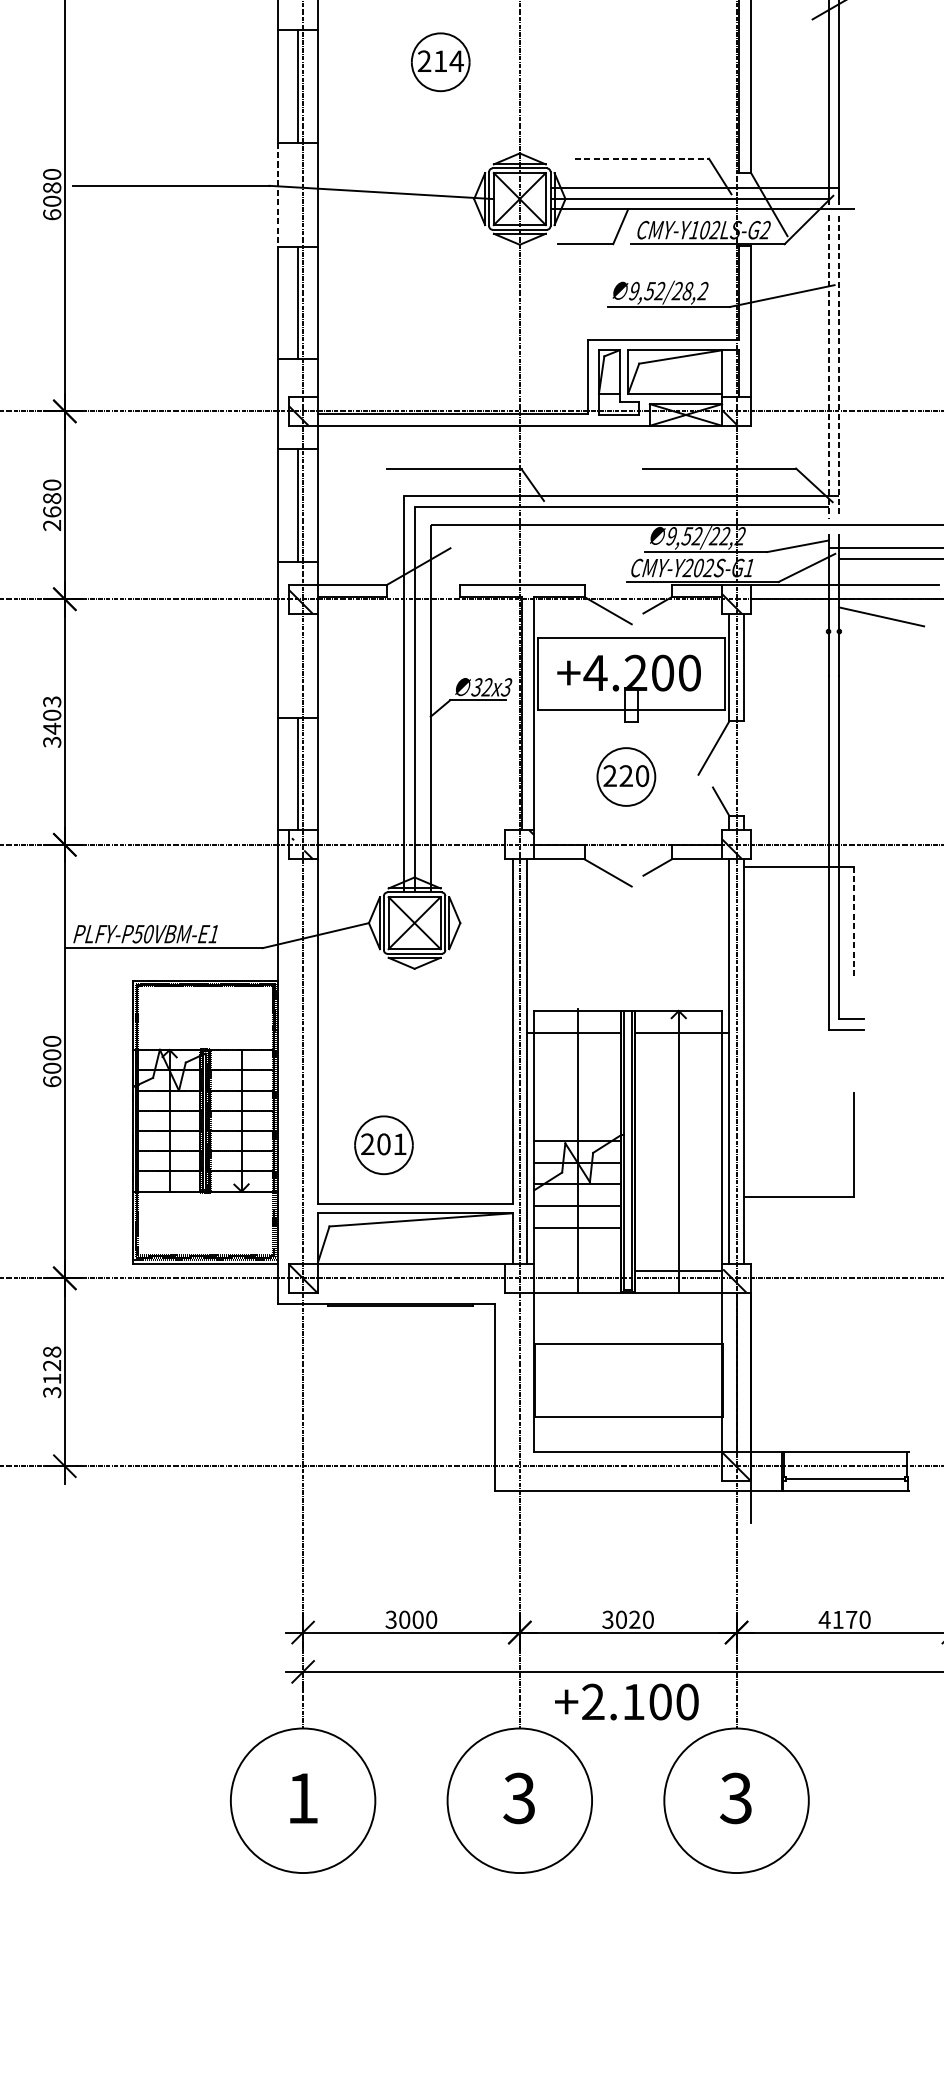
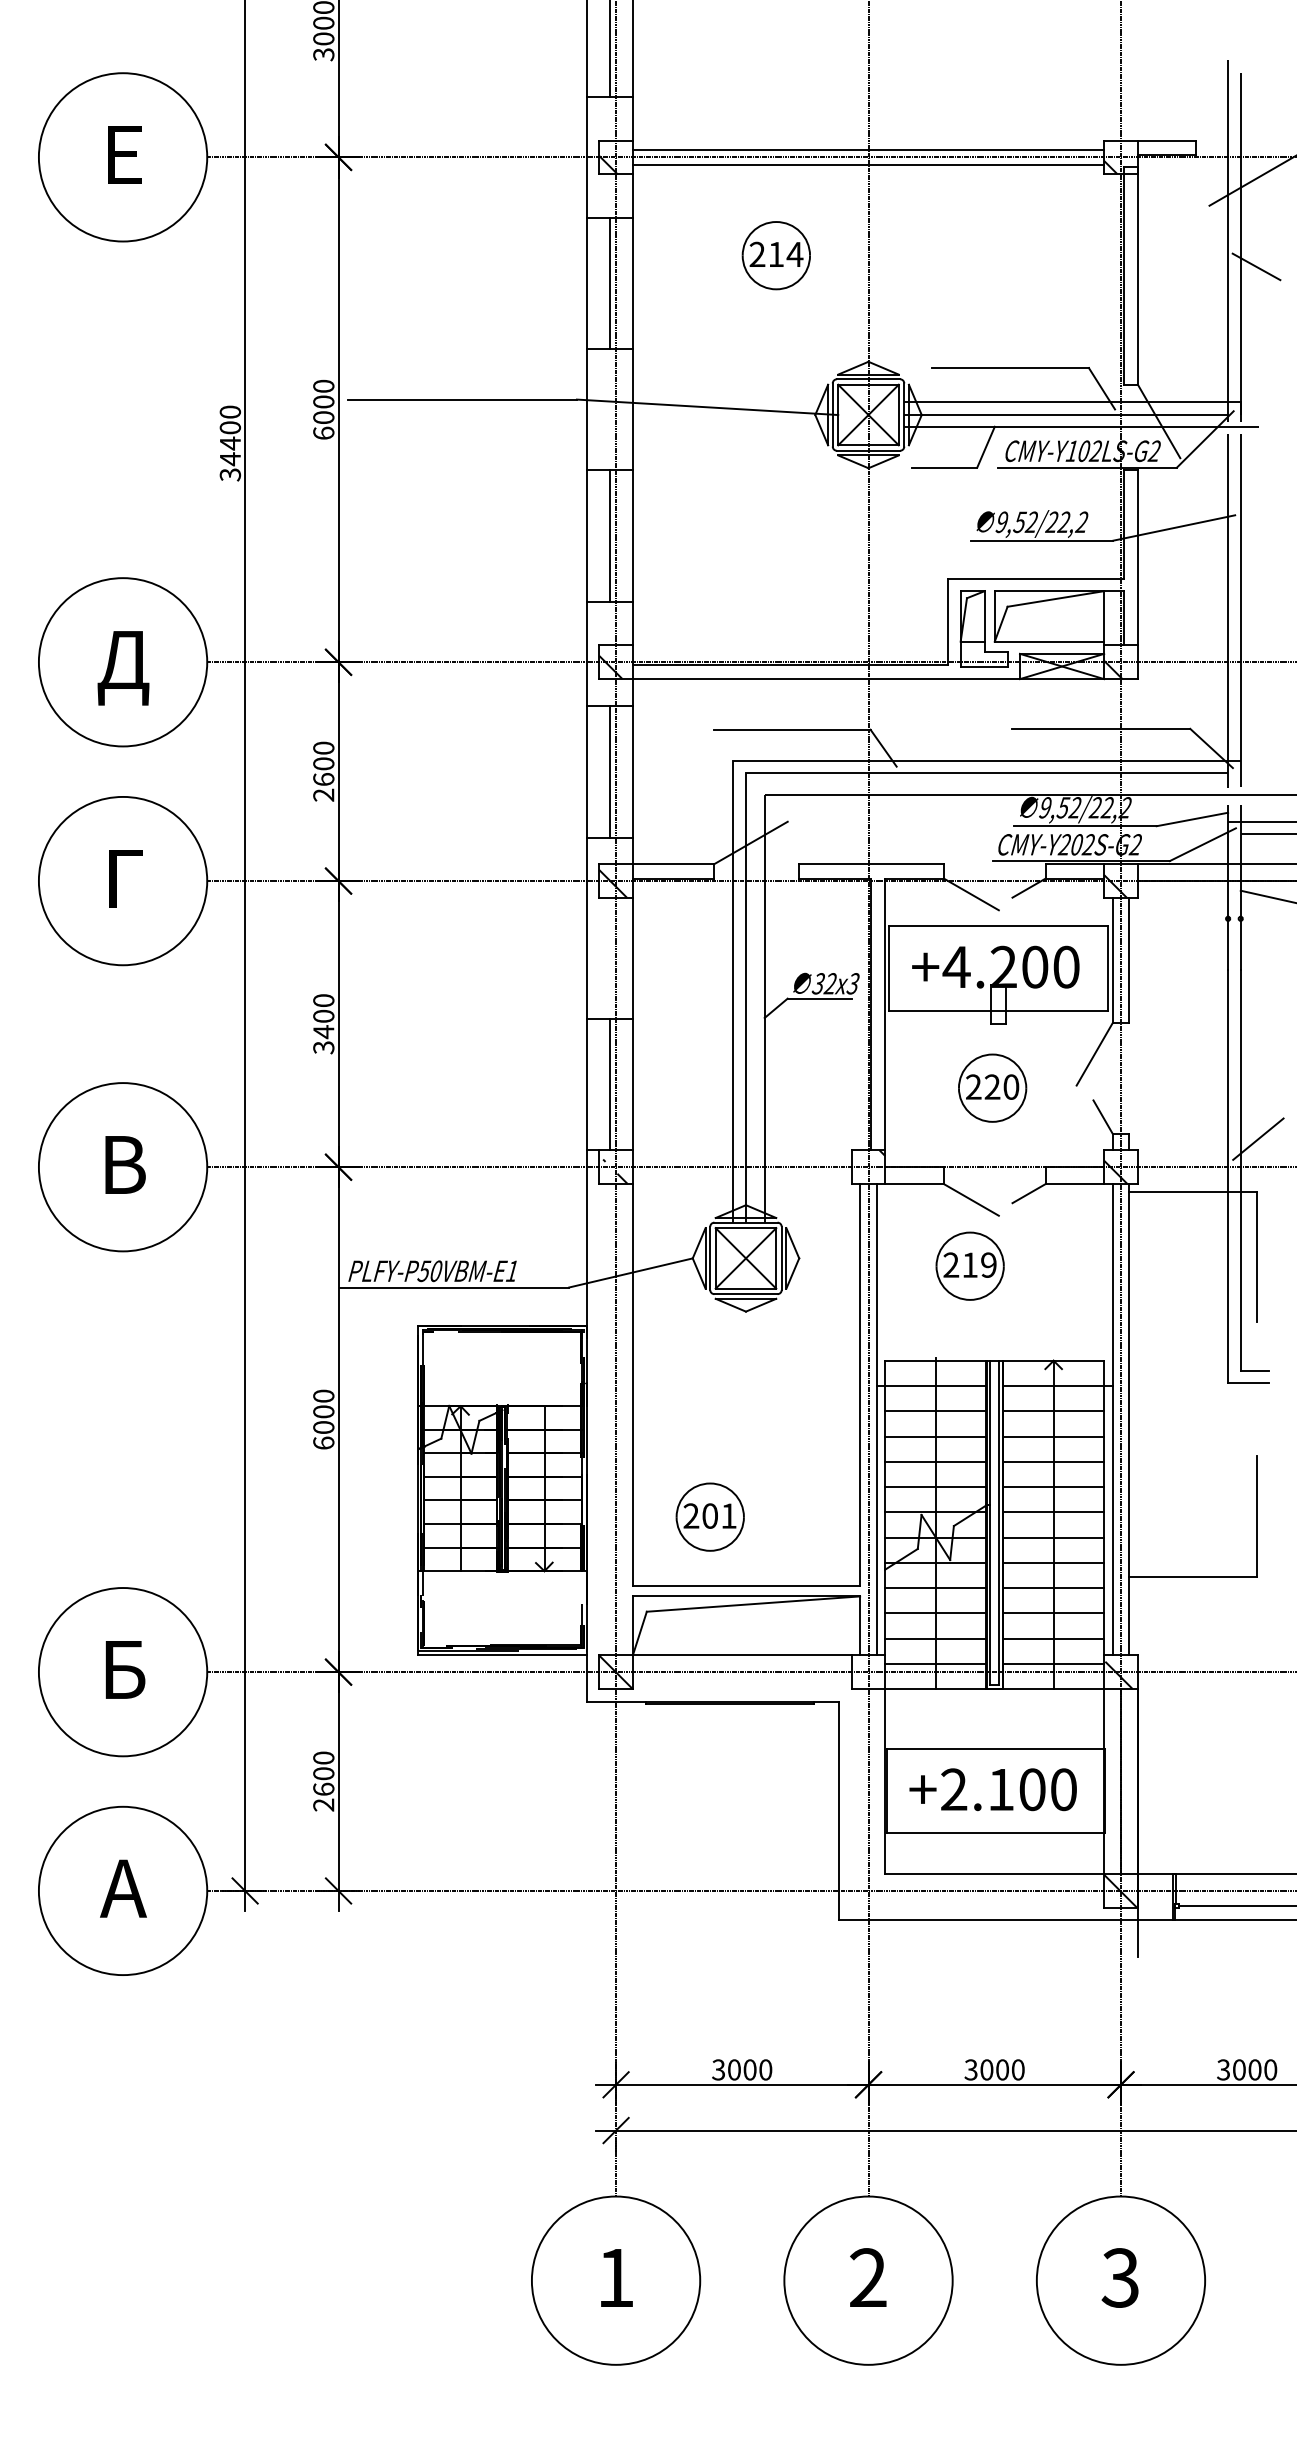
line: (852, 71) -> (1256, 266), added
line: (642, 159) -> (1011, 368), dashed -> solid
text: (51, 187) -> (323, 401), 6080 -> 6000
line: (277, 194) -> (586, 409), dashed -> solid
text: (687, 291) -> (1063, 522), 9,52/28,2 -> 9,52/22,2
line: (828, 366) -> (1228, 610), dashed -> solid
line: (839, 367) -> (1240, 611), dashed -> solid
text: (51, 498) -> (323, 763), 2680 -> 2600
text: (748, 567) -> (1134, 844), CMY-Y202S-G1 -> CMY-Y202S-G2
text: (51, 701) -> (323, 1000), 3403 -> 3400
line: (854, 820) -> (1258, 1138), added
line: (853, 922) -> (1257, 1257), dashed -> solid
part: (606, 929) -> (969, 1265), added
line: (577, 1054) -> (935, 1411), added
line: (678, 1054) -> (1053, 1411), added
line: (577, 1076) -> (935, 1436), added
line: (678, 1076) -> (1053, 1436), added
line: (577, 1097) -> (935, 1461), added
line: (678, 1097) -> (1053, 1461), added
line: (577, 1119) -> (935, 1487), added
line: (678, 1119) -> (1053, 1487), added
line: (678, 1141) -> (1053, 1512), added
line: (678, 1162) -> (1053, 1537), added
line: (678, 1184) -> (1053, 1562), added
line: (678, 1206) -> (1053, 1588), added
line: (678, 1227) -> (1053, 1613), added
line: (577, 1249) -> (935, 1638), added
line: (678, 1249) -> (1053, 1638), added
line: (577, 1270) -> (935, 1663), added
text: (51, 1372) -> (323, 1781), 3128 -> 2600
text: (634, 1619) -> (1002, 2069), 3020 -> 3000
text: (837, 1619) -> (1238, 2069), 4170 -> 3000
text: (626, 1701) -> (992, 1789), moved
text: (518, 1798) -> (867, 2277), 3 -> 2

